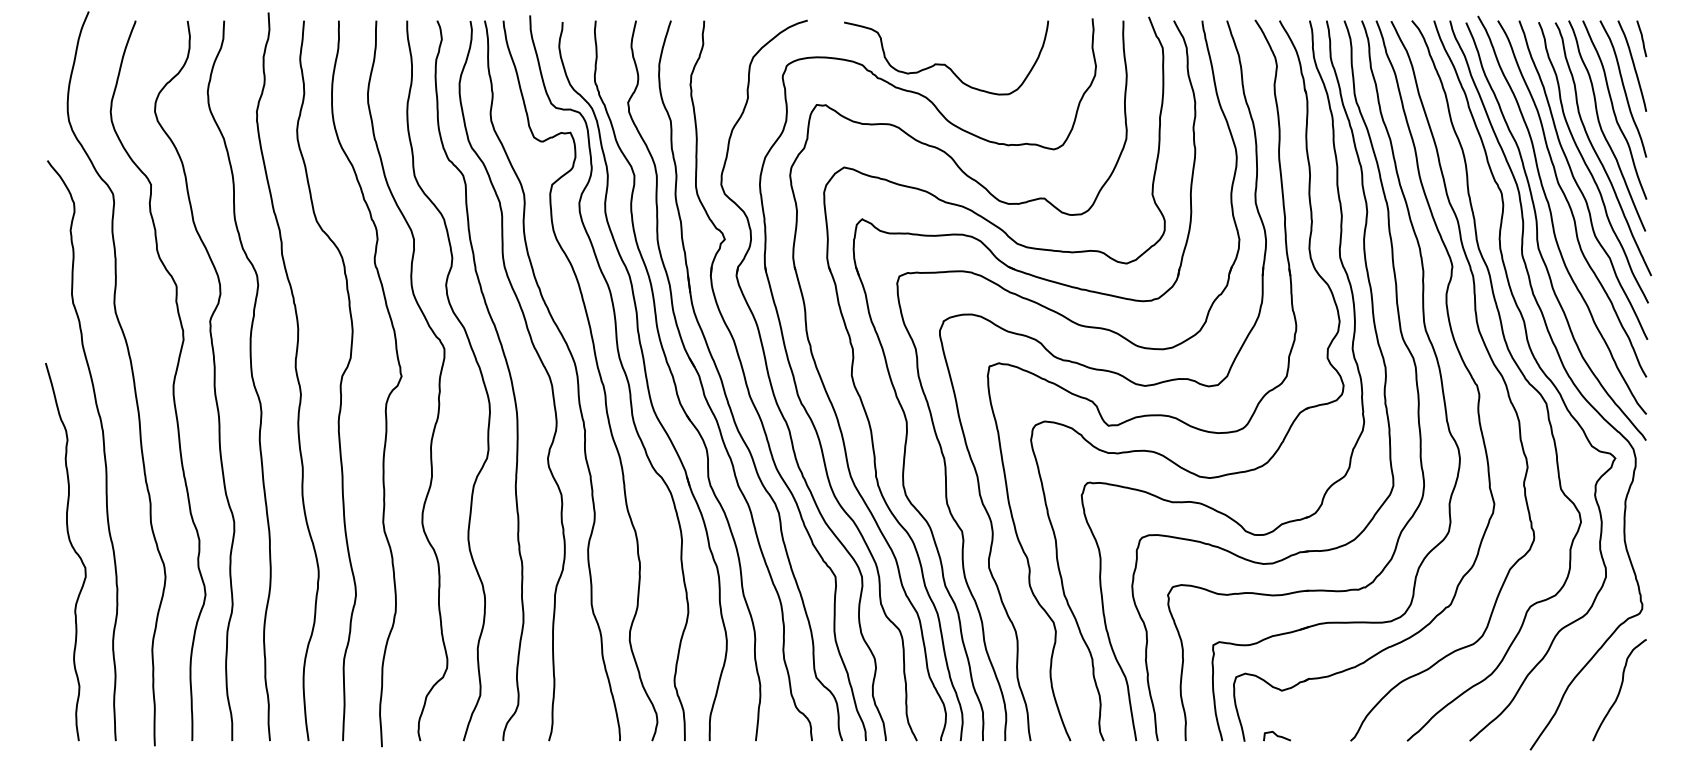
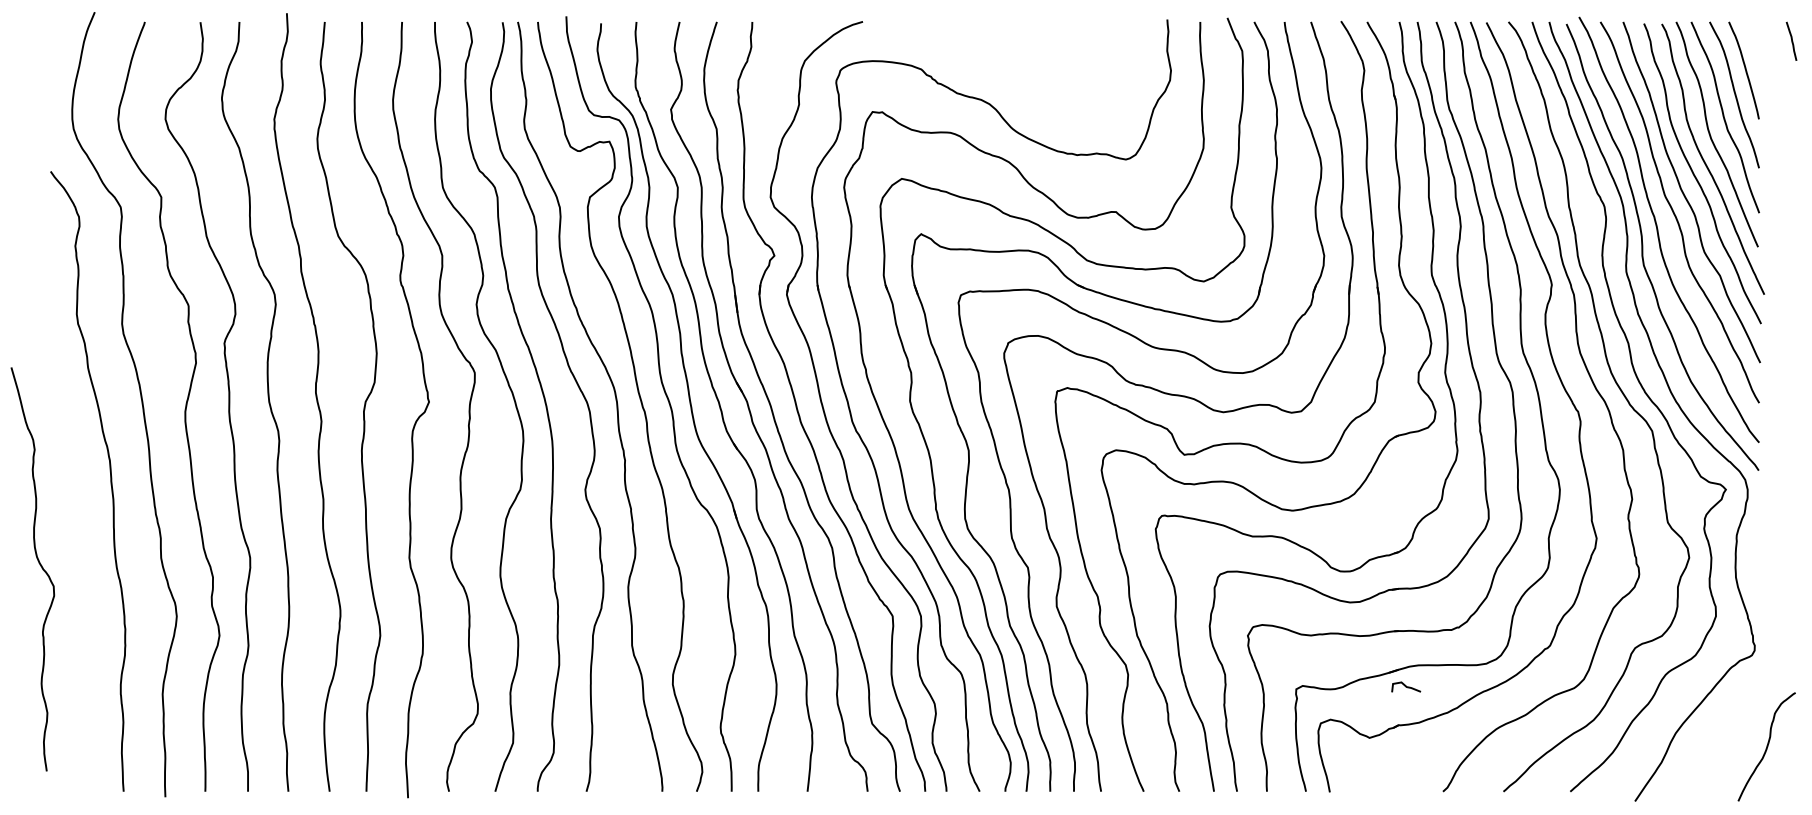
line: (1641, 38) -> (1791, 41), moved
curve: (944, 63) -> (1009, 67), removed
curve: (71, 547) -> (38, 564), moved
curve: (1619, 690) -> (1766, 747), moved
curve: (1276, 736) -> (1405, 687), moved

